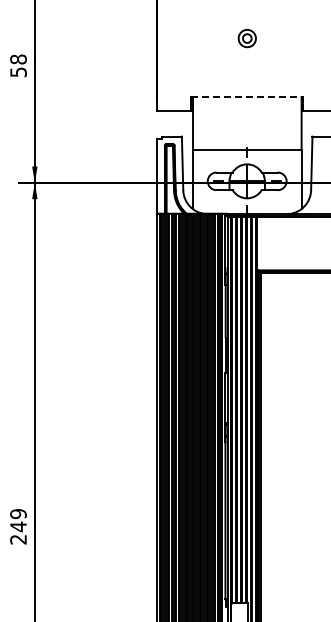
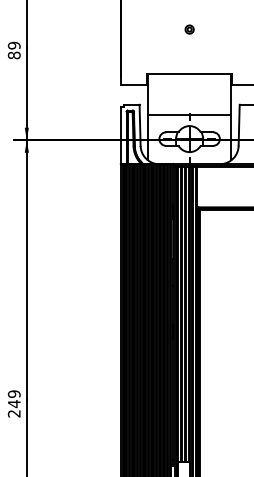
part: (246, 38) -> (189, 29), size x0.62
text: (18, 65) -> (14, 50), 58 -> 89
line: (247, 97) -> (189, 74), dashed -> solid

